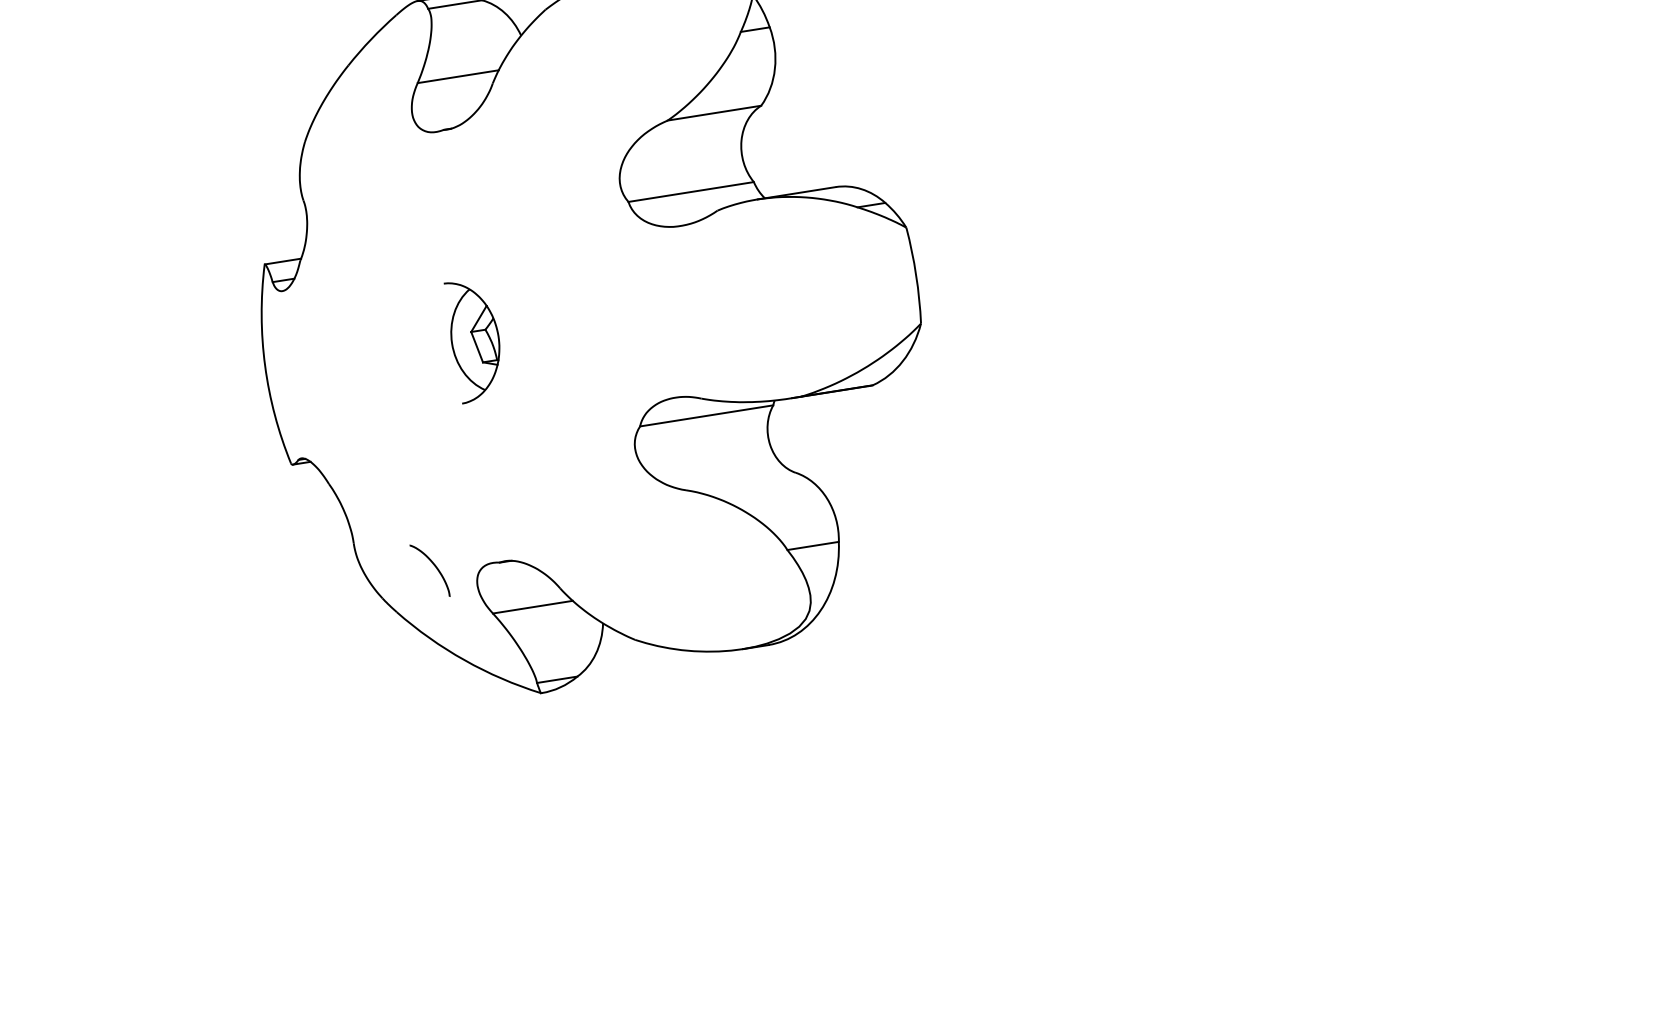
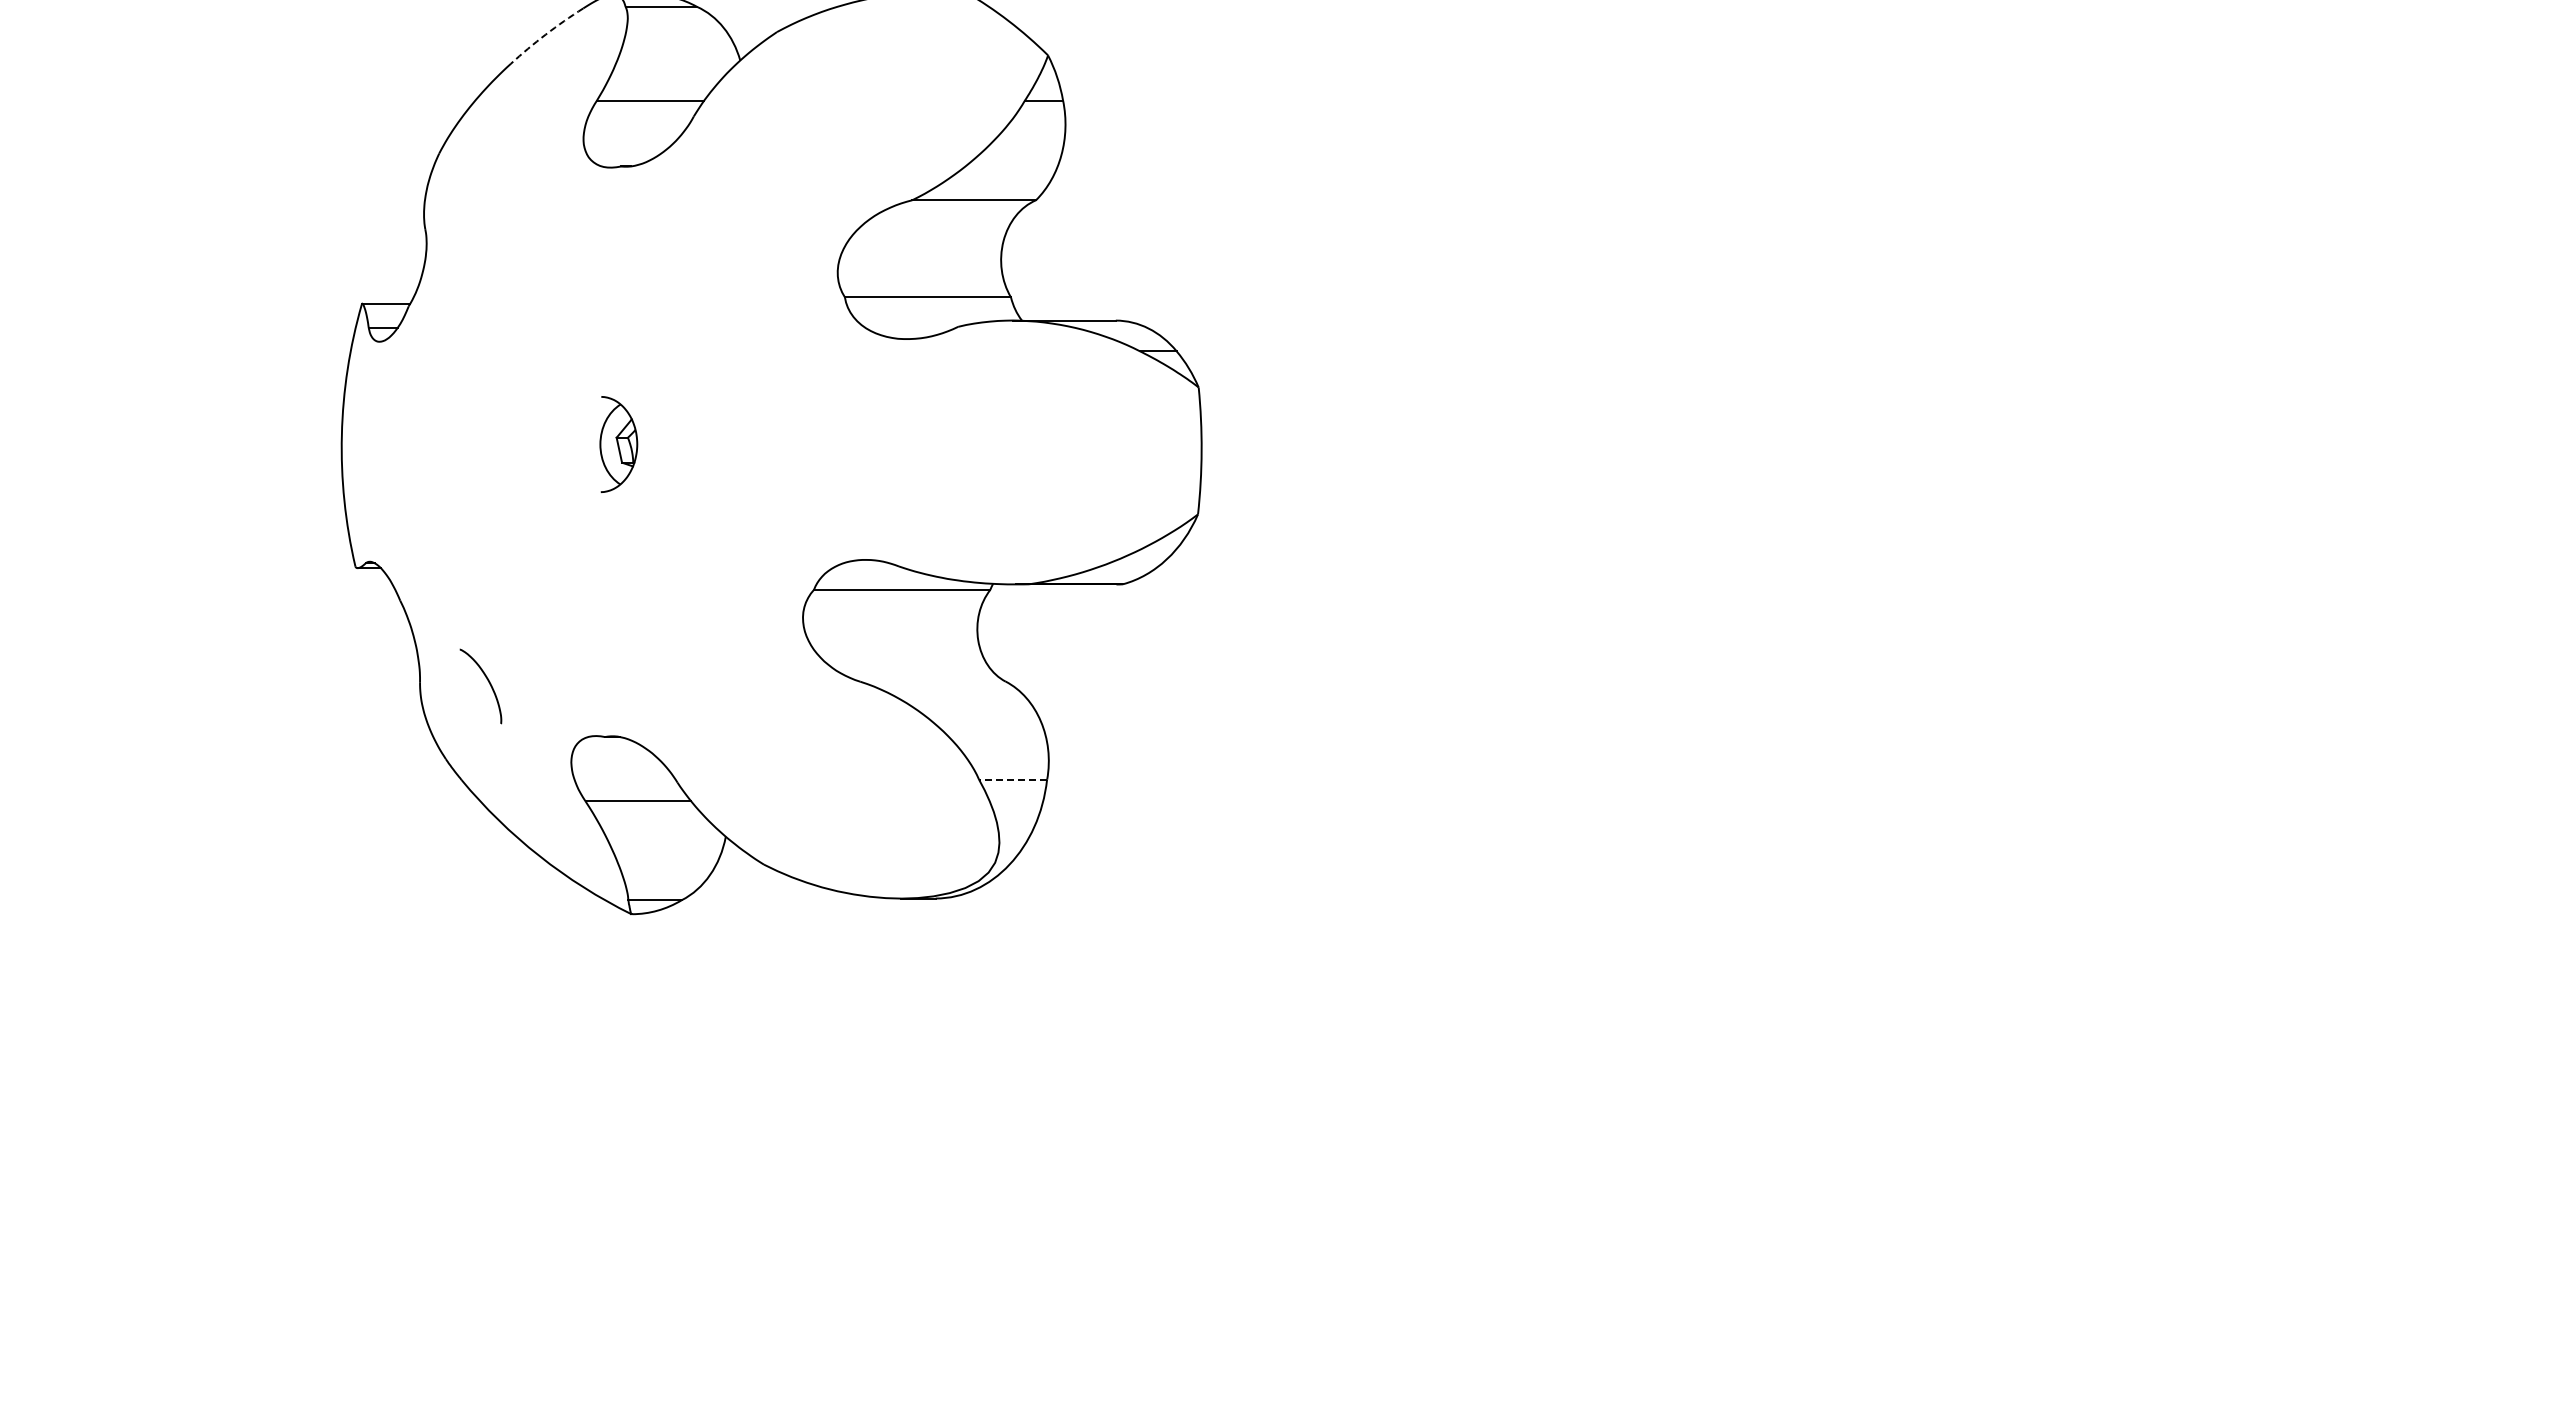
arc: (371, 39) -> (545, 34), solid -> dashed
part: (475, 340) -> (618, 444), size x0.6
line: (812, 545) -> (1012, 779), solid -> dashed
curve: (435, 567) -> (488, 682), moved

